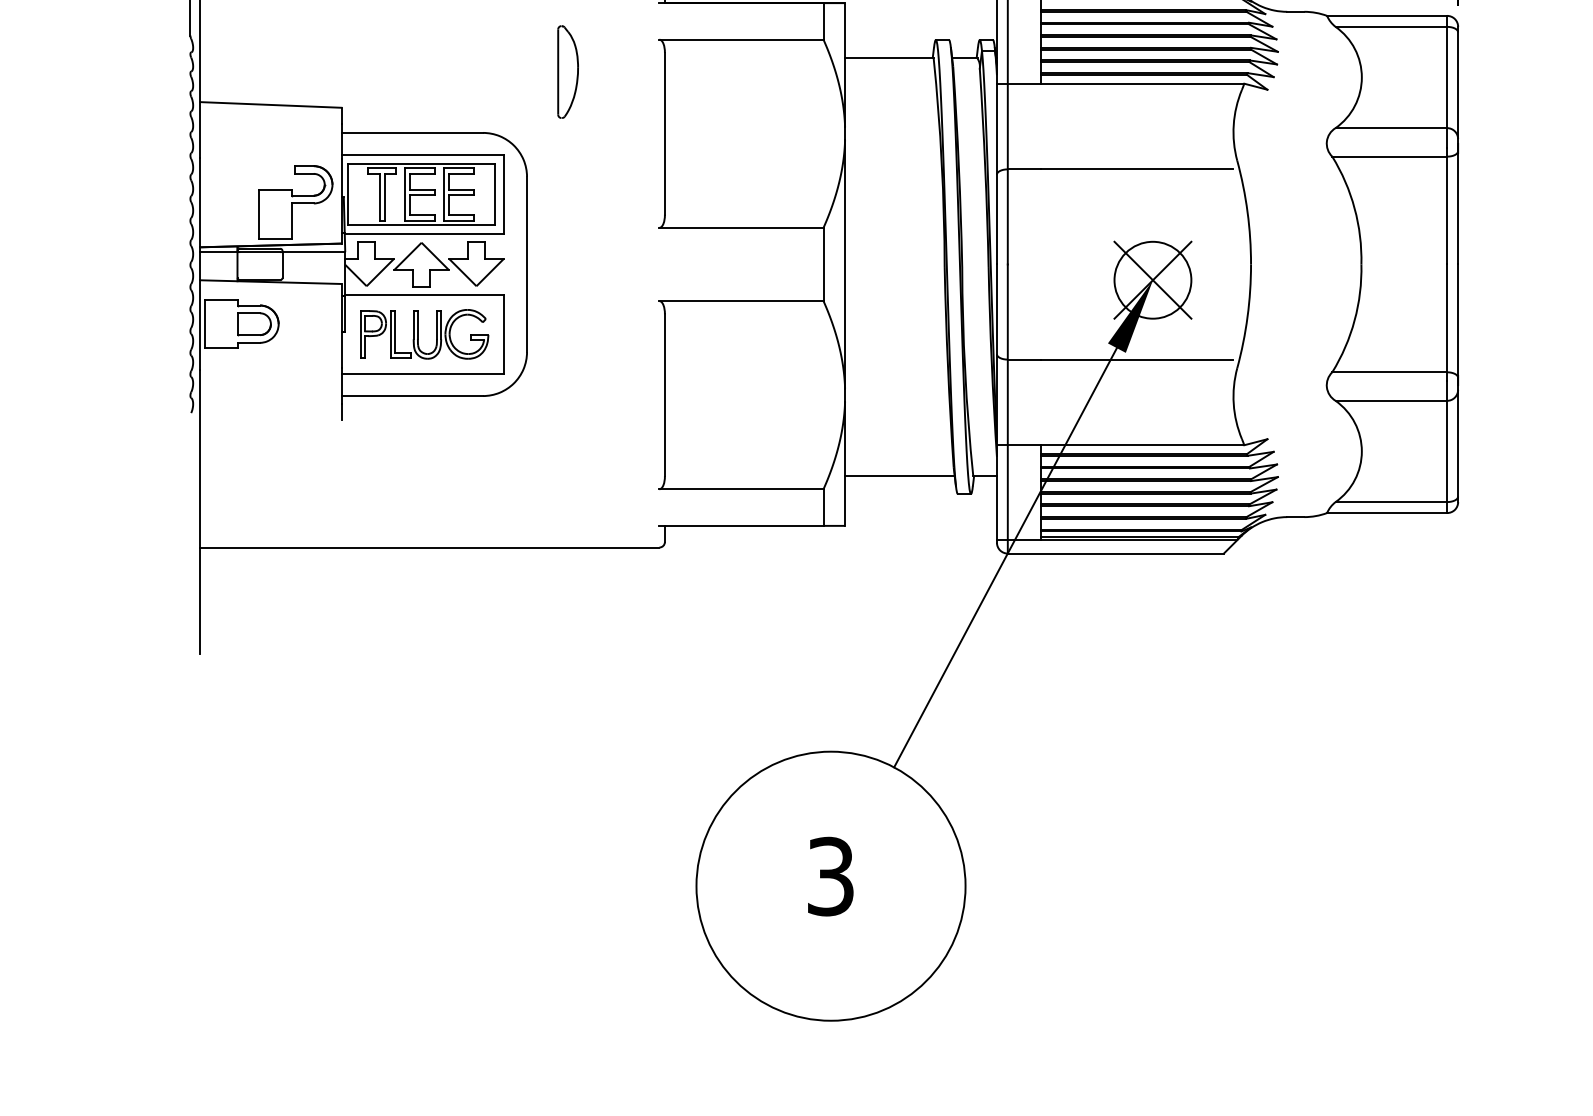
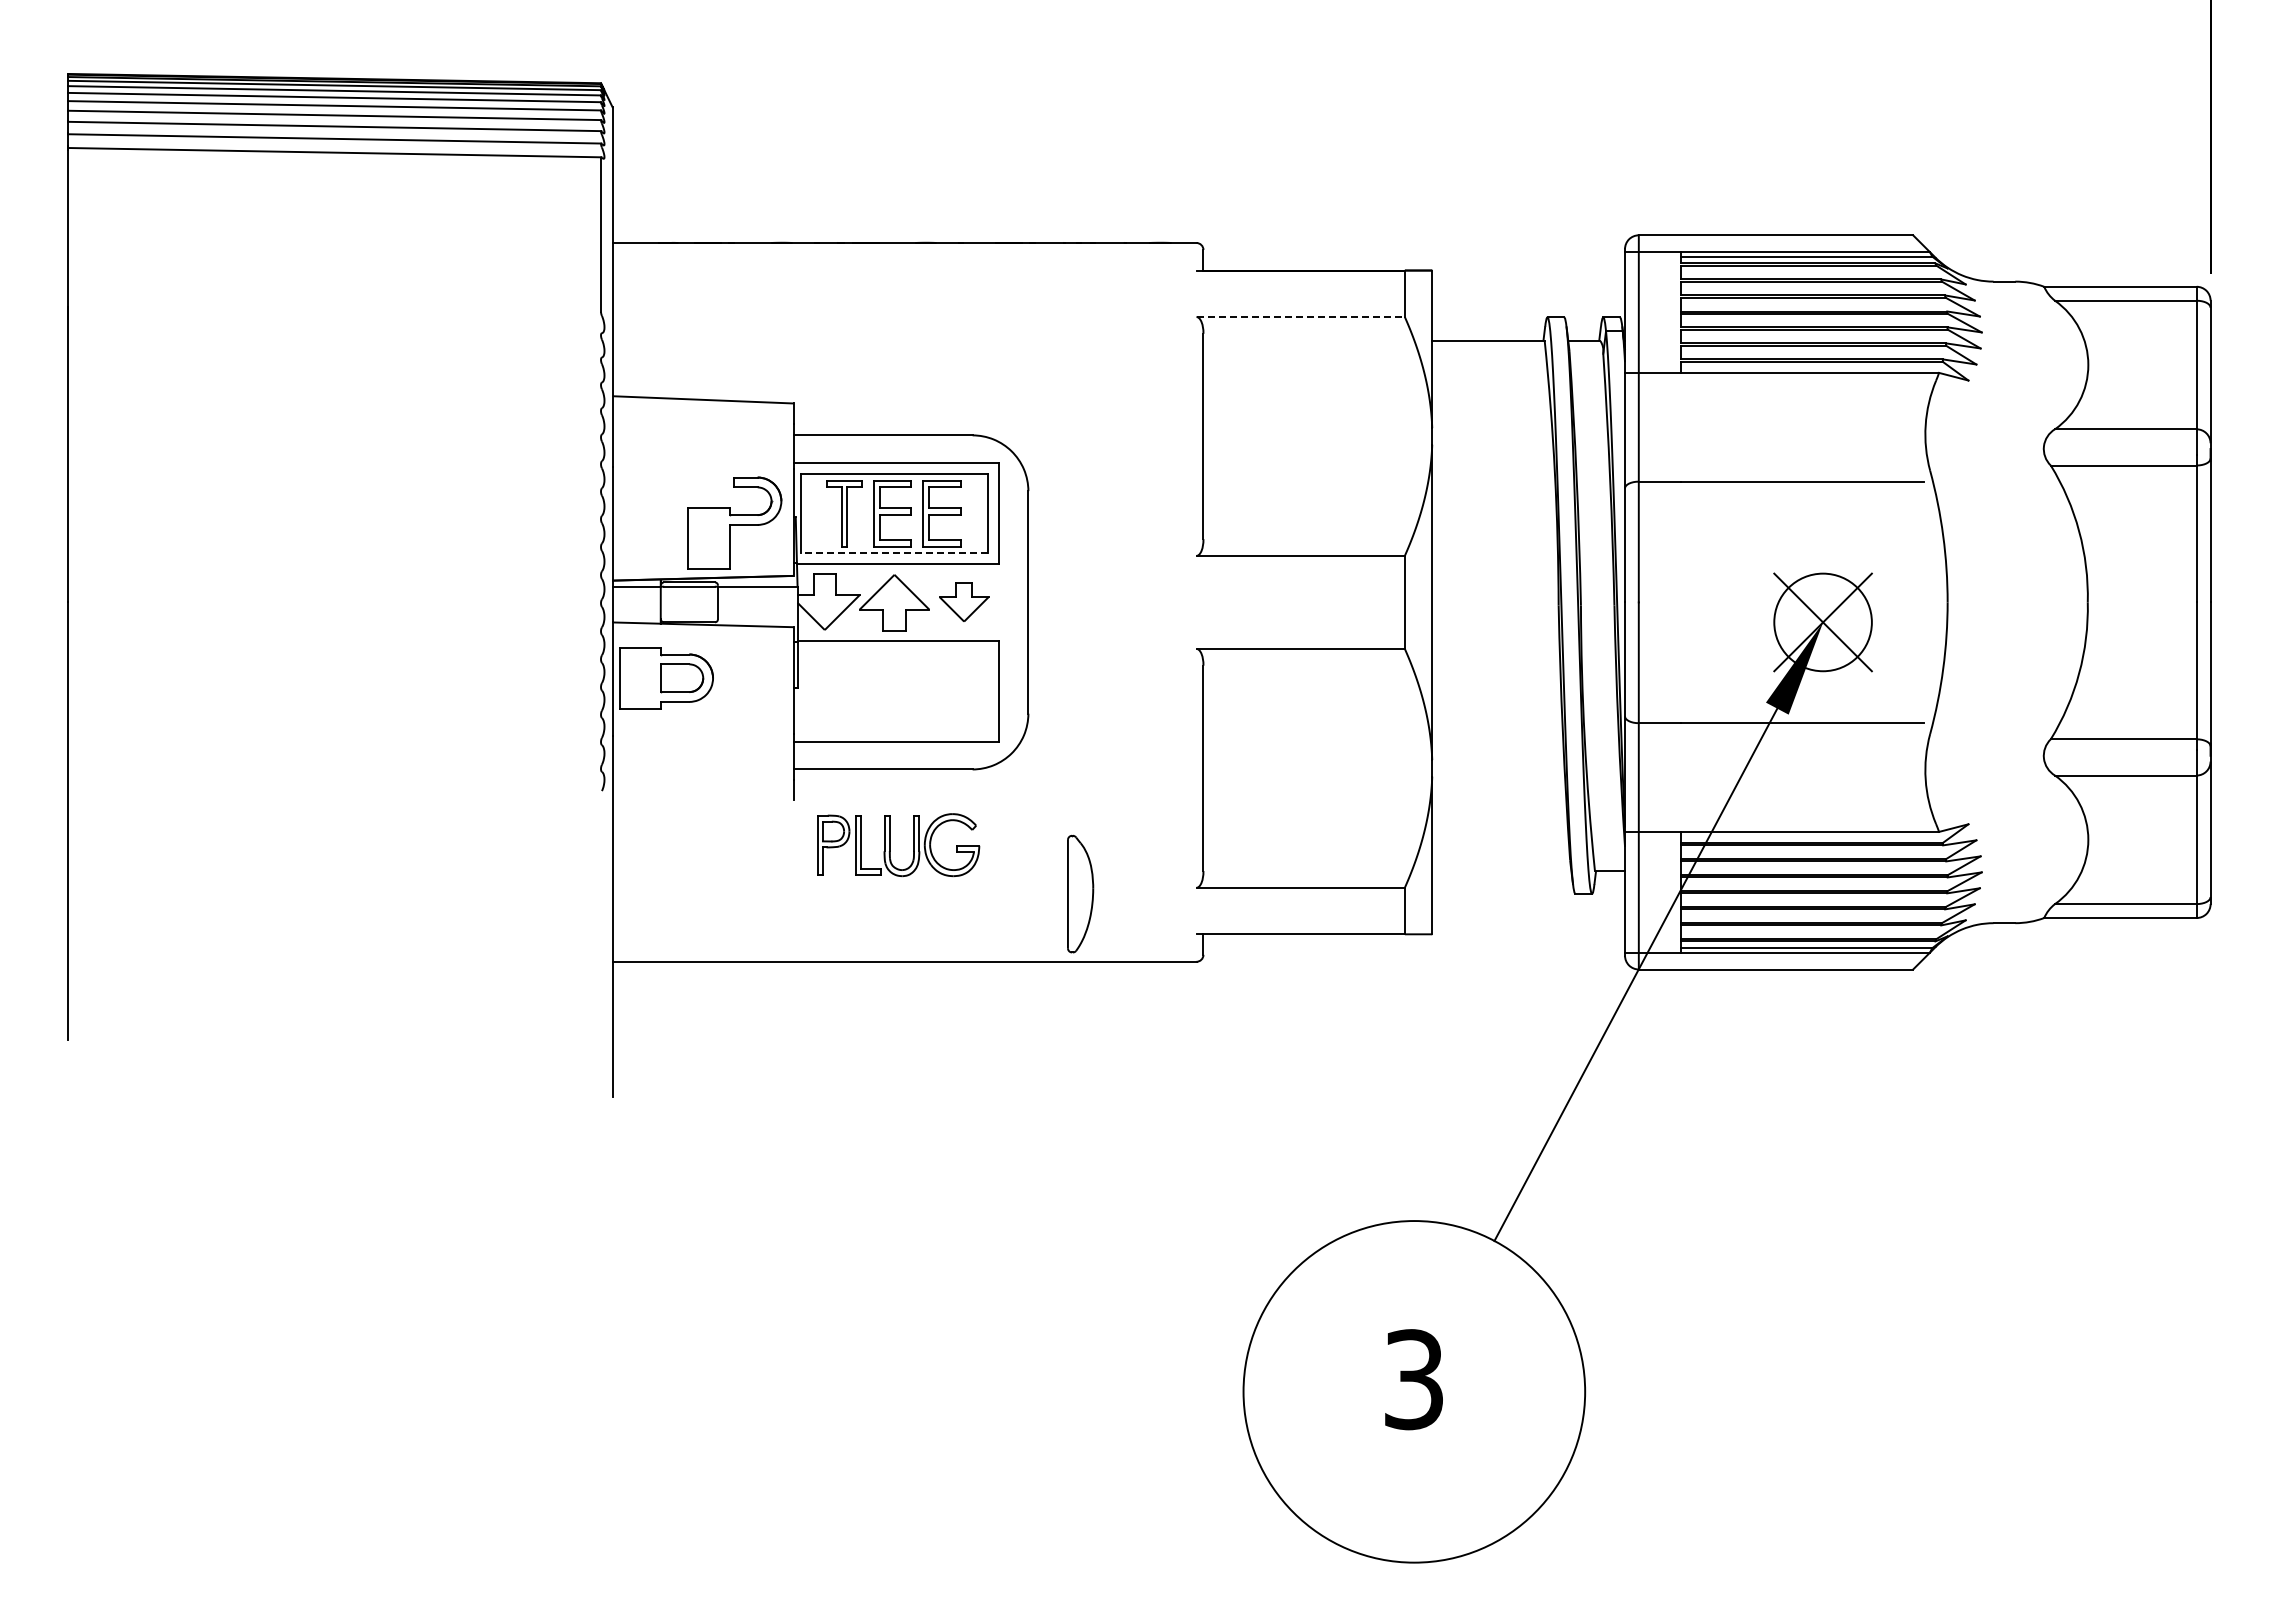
line: (742, 40) -> (1301, 317), solid -> dashed
part: (568, 71) -> (1080, 893), moved
line: (421, 225) -> (894, 552), solid -> dashed
part: (475, 263) -> (963, 601), size x0.7
part: (418, 334) -> (890, 845), moved
line: (899, 475) -> (1501, 870), removed

